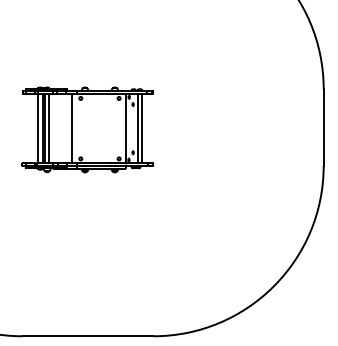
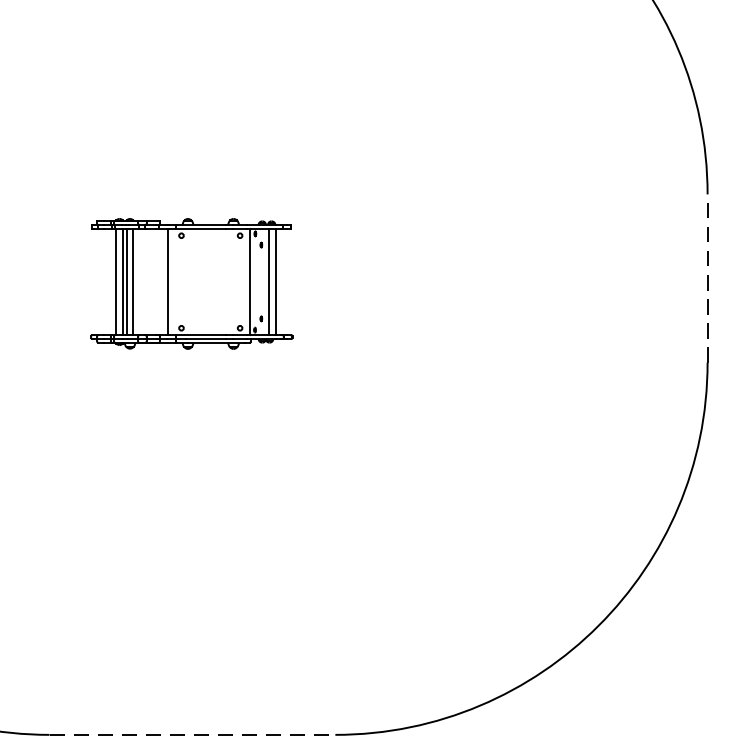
line: (323, 127) -> (707, 278), solid -> dashed
part: (87, 129) -> (191, 282), size x0.7
line: (88, 336) -> (193, 735), solid -> dashed

